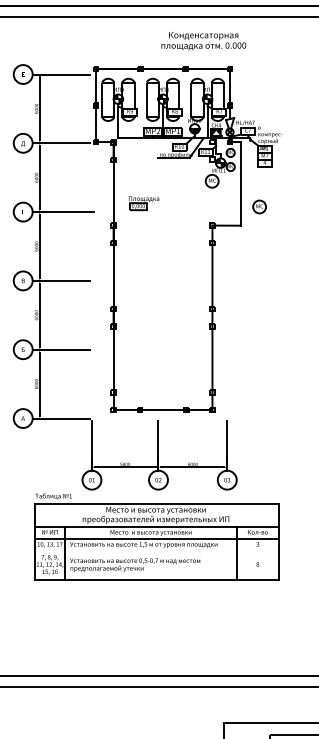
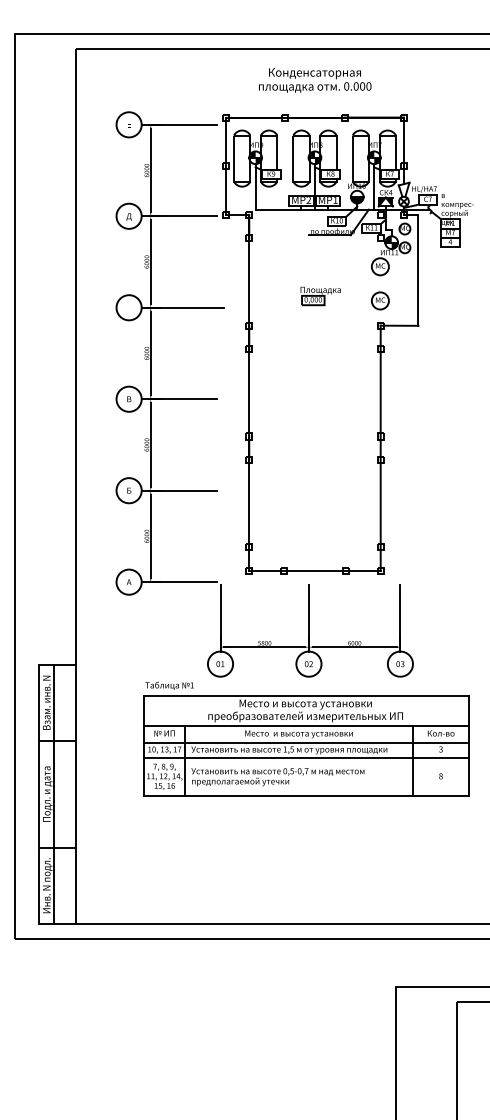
text: (204, 41) -> (315, 80), moved
part: (143, 203) -> (320, 296), moved
part: (259, 206) -> (380, 300), moved
line: (156, 550) -> (306, 757), added

